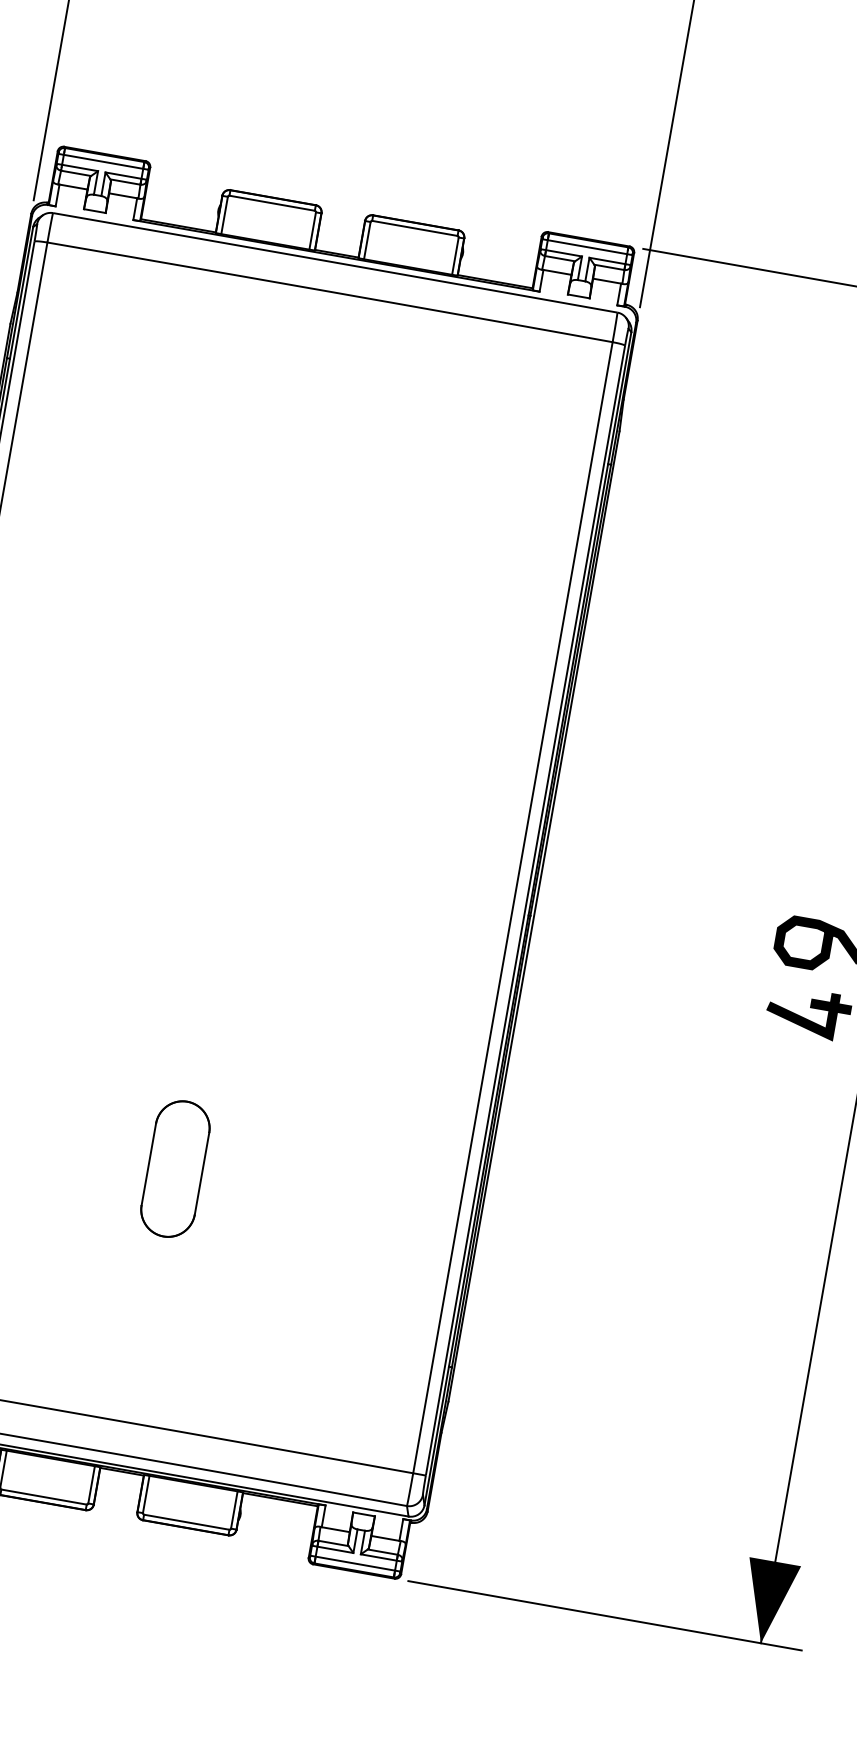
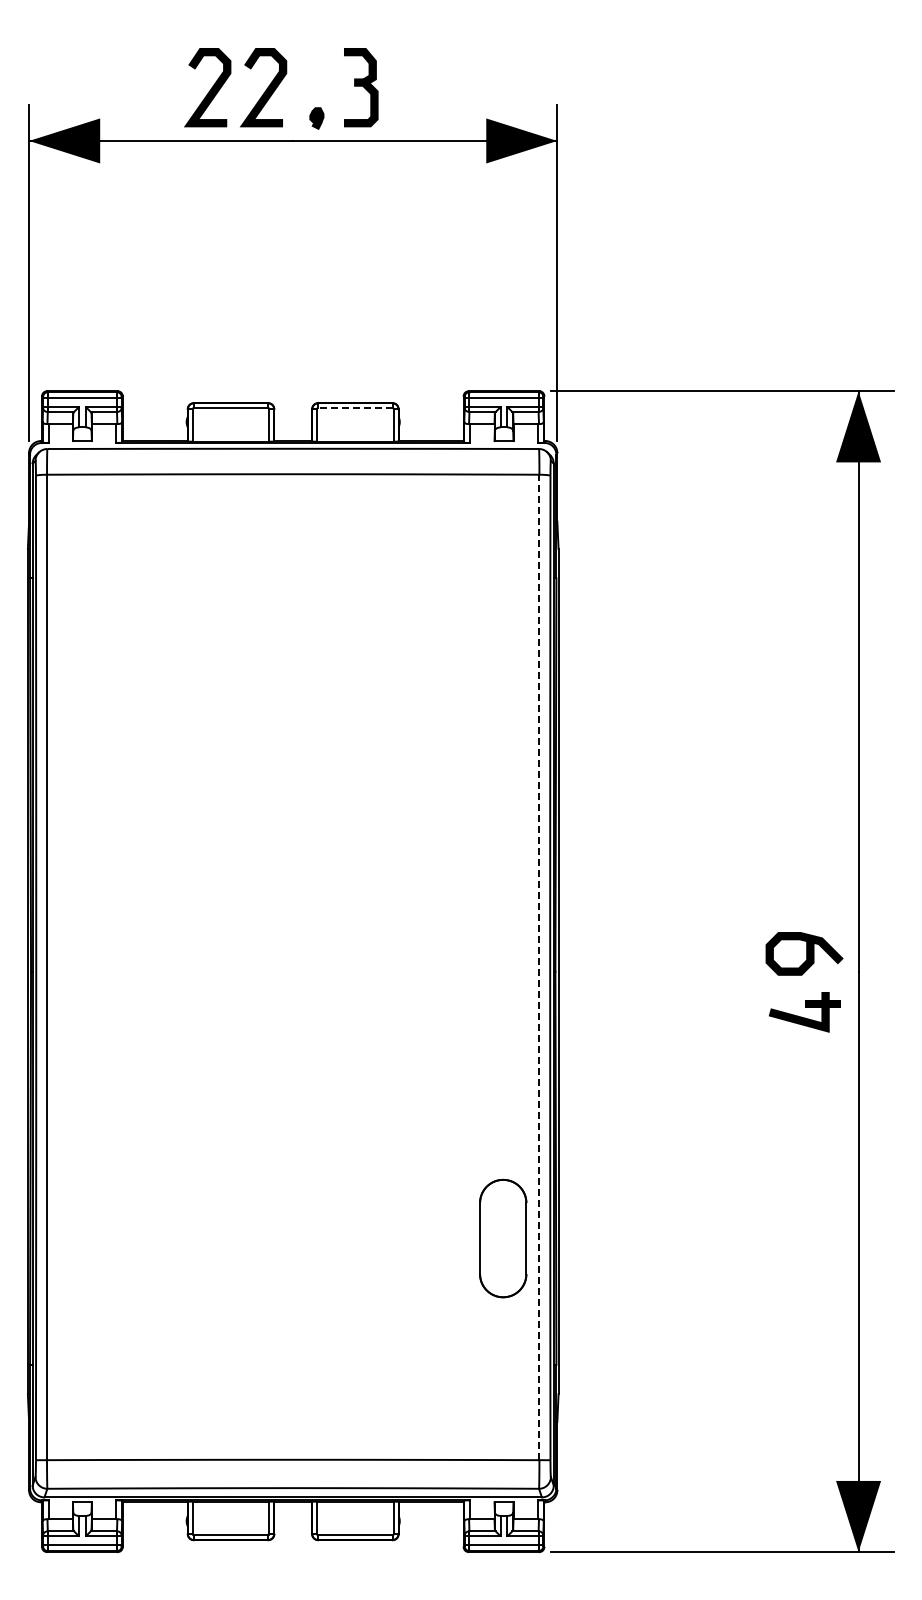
line: (413, 228) -> (354, 408), solid -> dashed
line: (512, 907) -> (539, 967), solid -> dashed
part: (175, 1169) -> (503, 1238), moved

